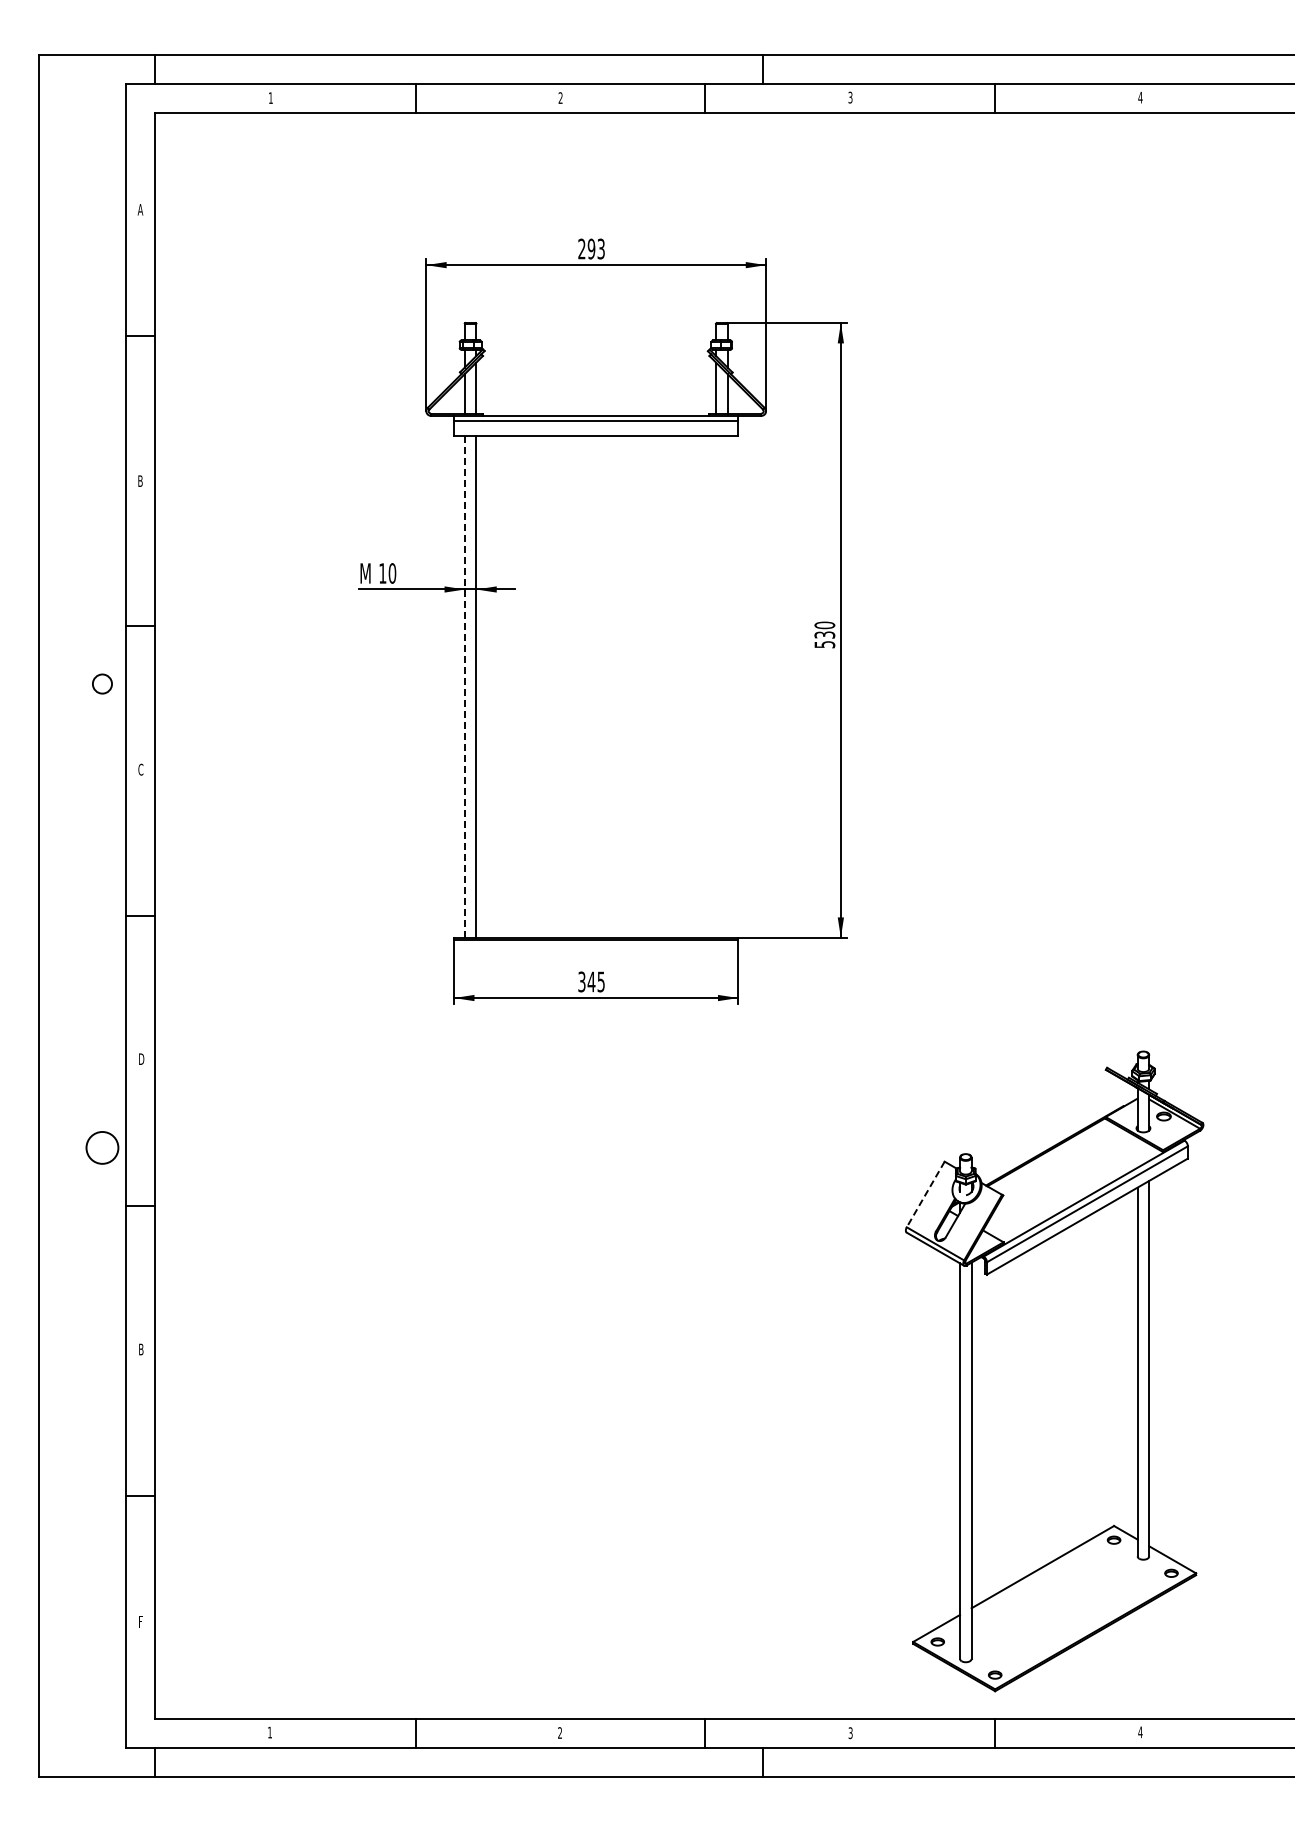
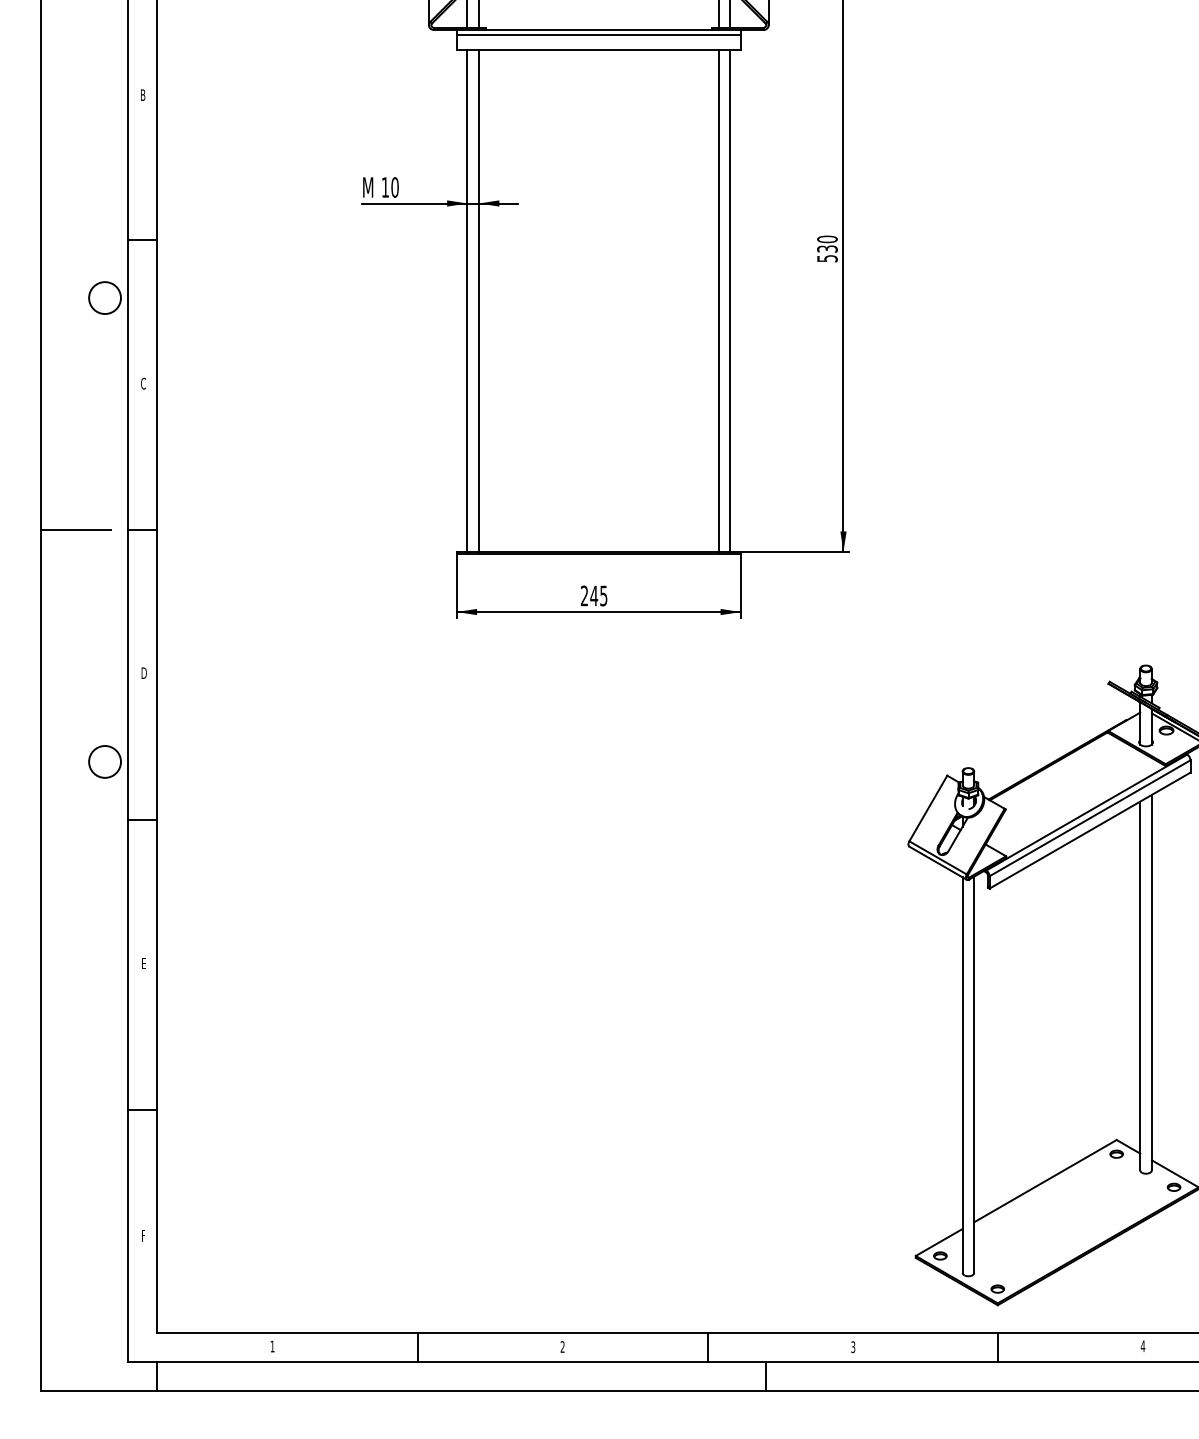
circle: (102, 684) -> (105, 298), size x1.67
line: (716, 686) -> (719, 300), added
line: (727, 686) -> (730, 300), added
line: (464, 687) -> (467, 301), dashed -> solid
line: (73, 916) -> (76, 530), added
text: (581, 982) -> (584, 596), 345 -> 245
line: (925, 1194) -> (928, 808), dashed -> solid
text: (141, 1349) -> (144, 963), B -> E

